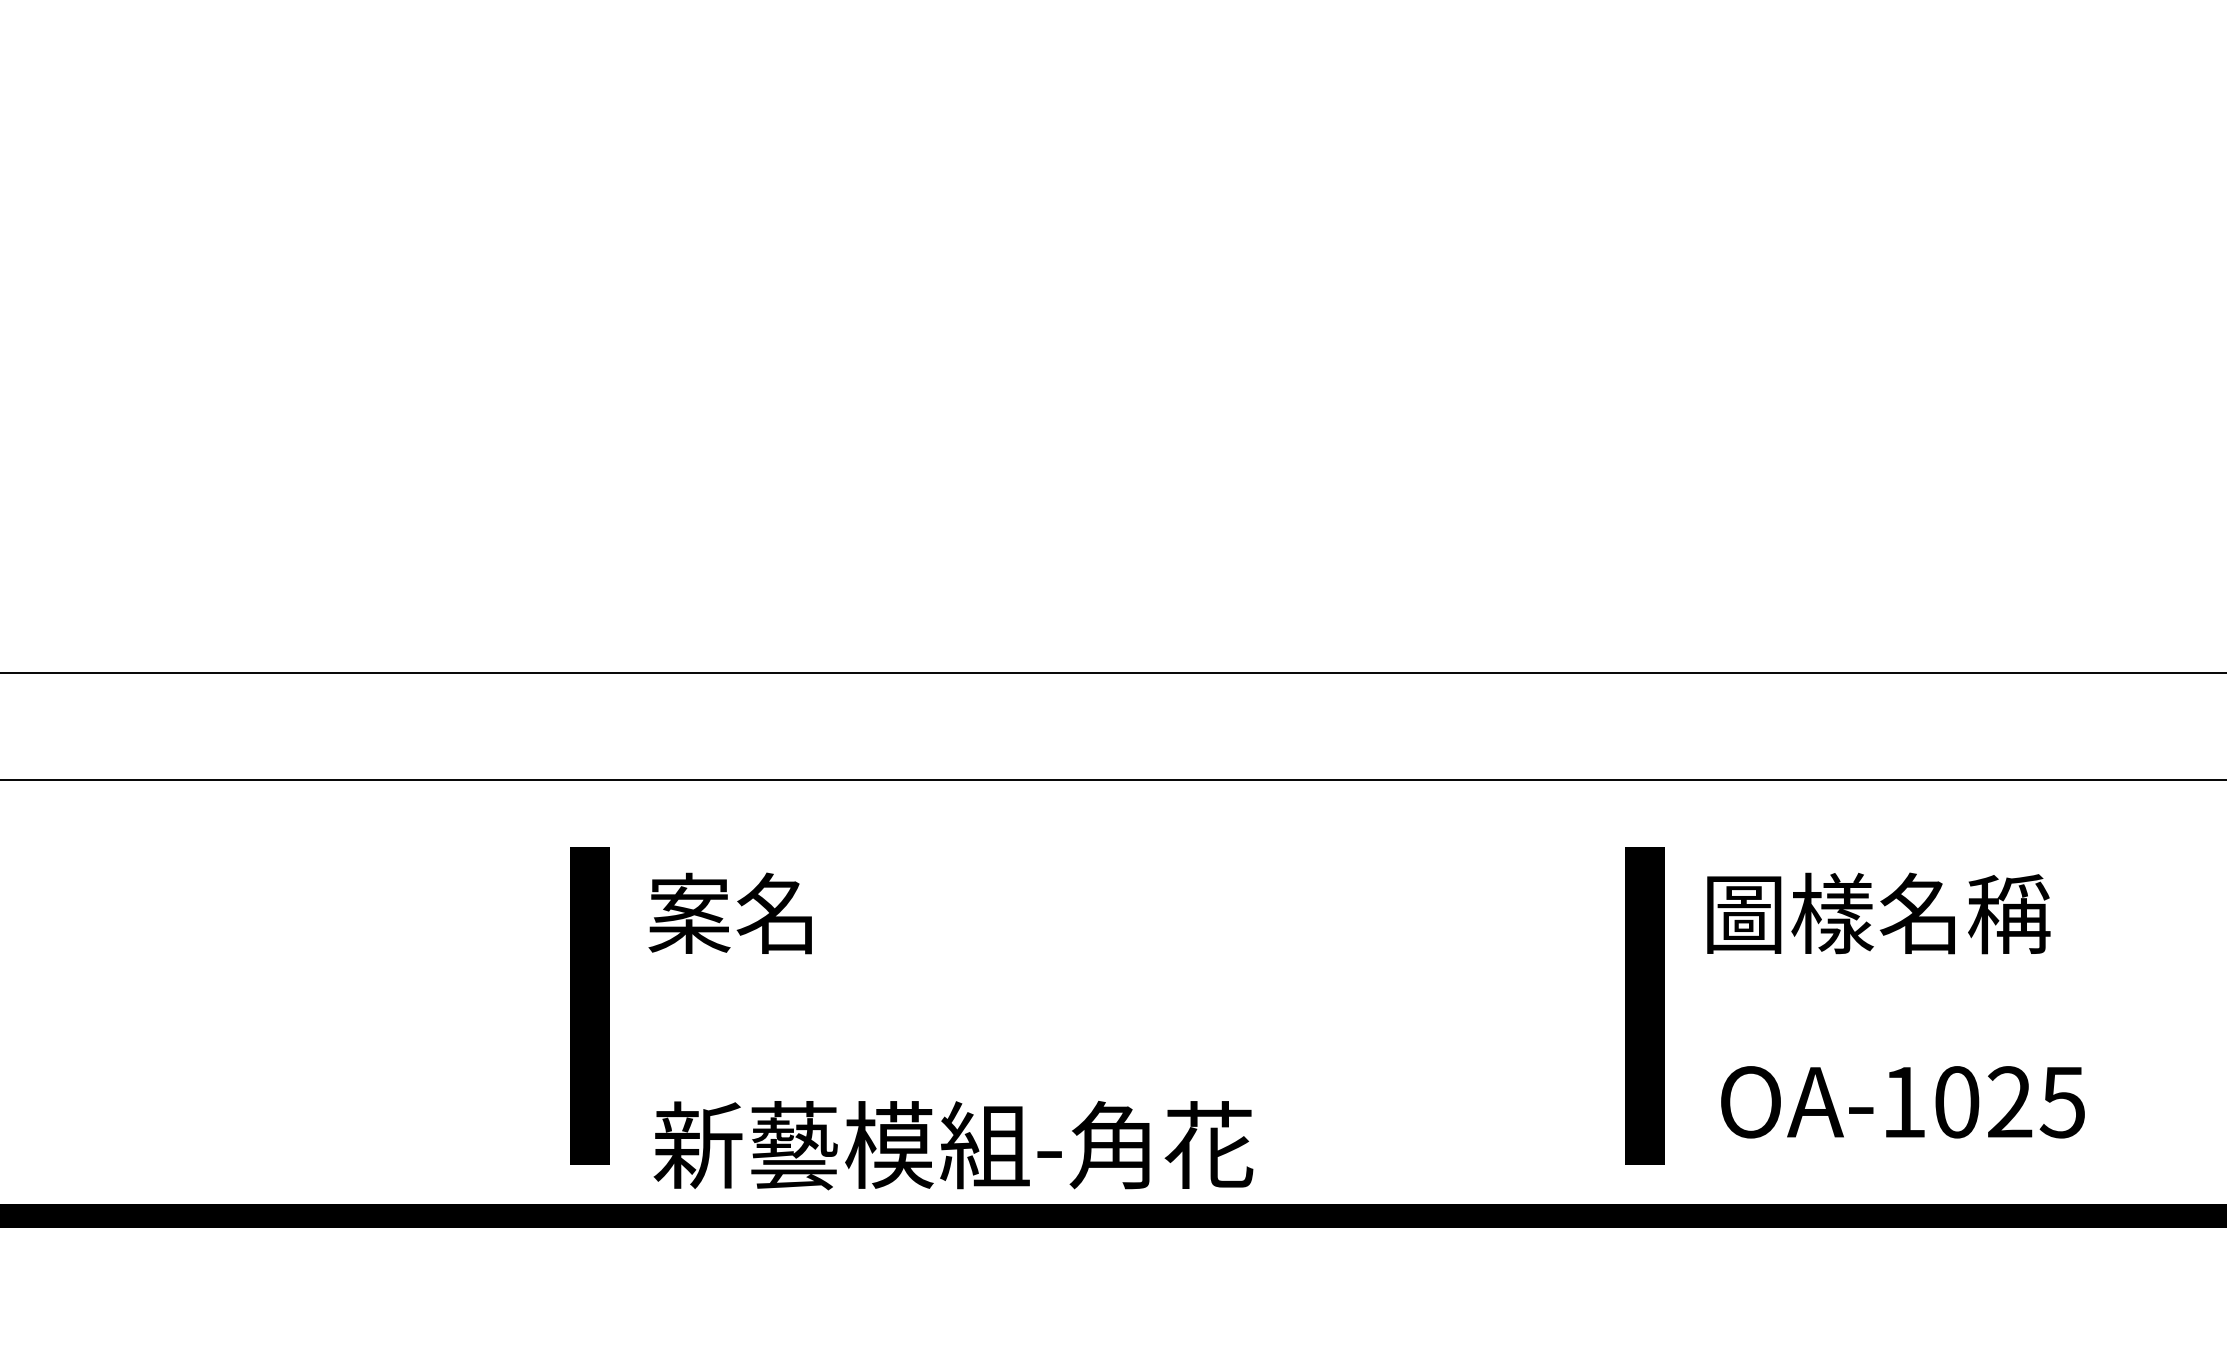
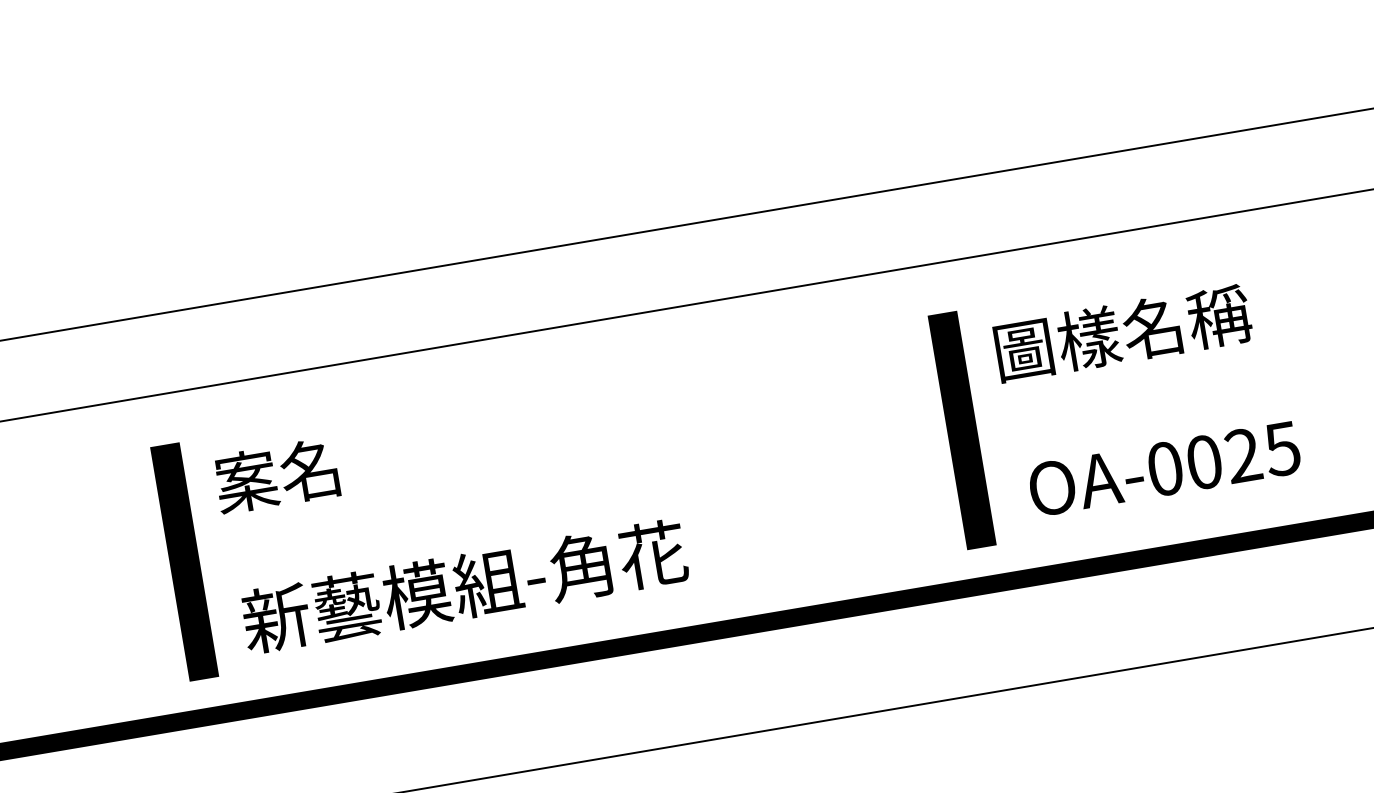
text: (1904, 1102) -> (1165, 468), OA-1025 -> OA-0025
text: (953, 1145) -> (464, 586), moved

